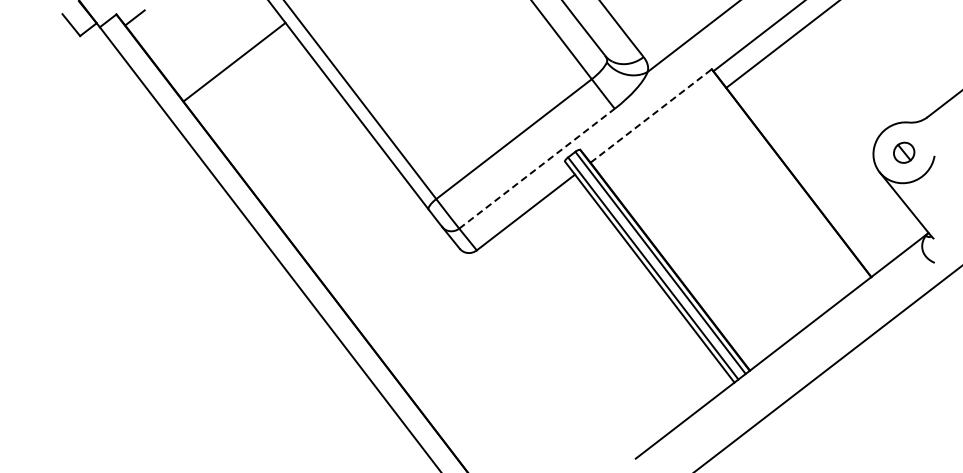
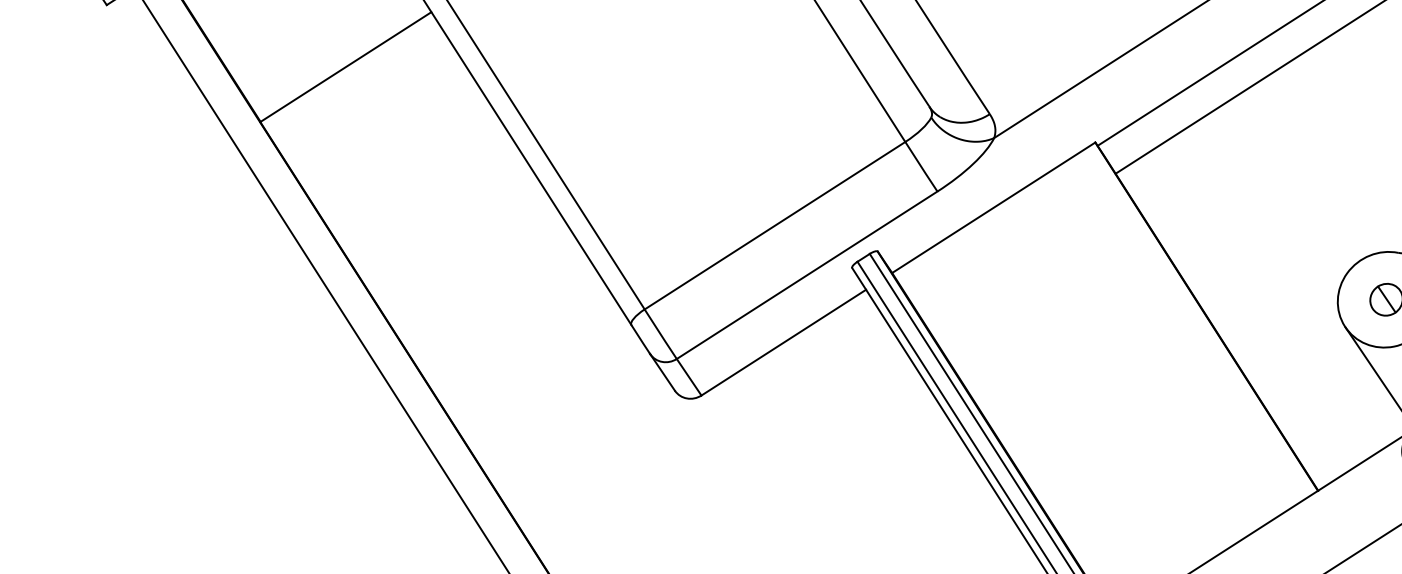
line: (651, 115) -> (994, 207), dashed -> solid
line: (537, 168) -> (807, 274), dashed -> solid

